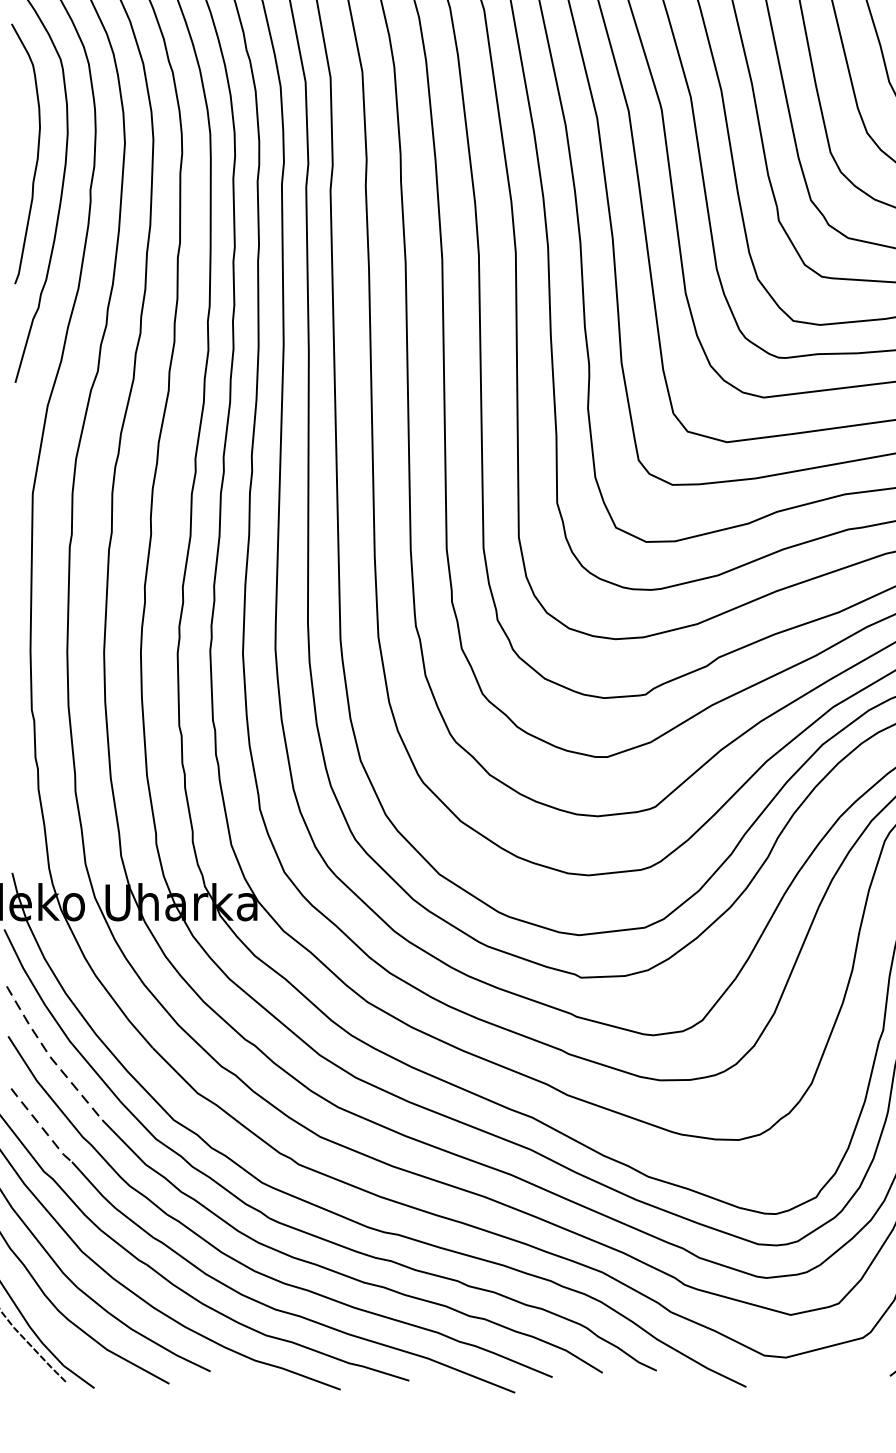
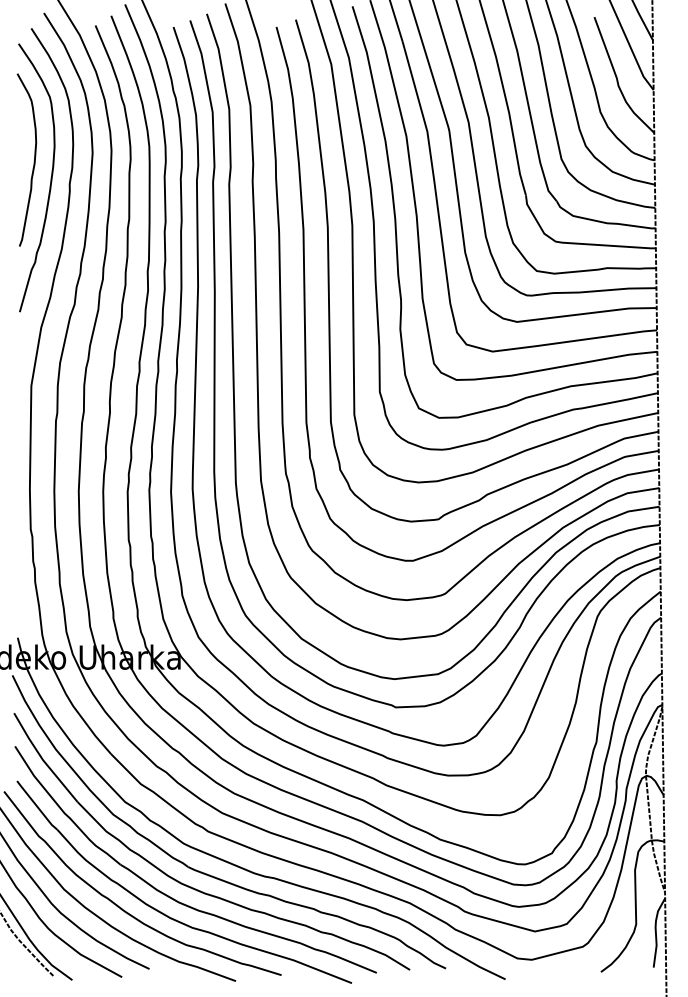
line: (51, 1057) -> (43, 760), dashed -> solid
line: (41, 1126) -> (37, 806), dashed -> solid

